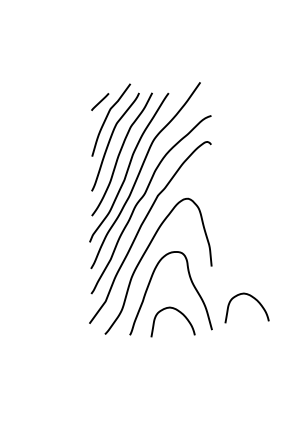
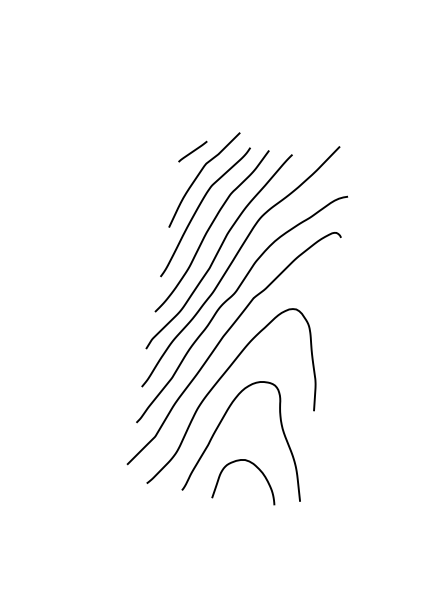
curve: (251, 297) -> (363, 464), removed

